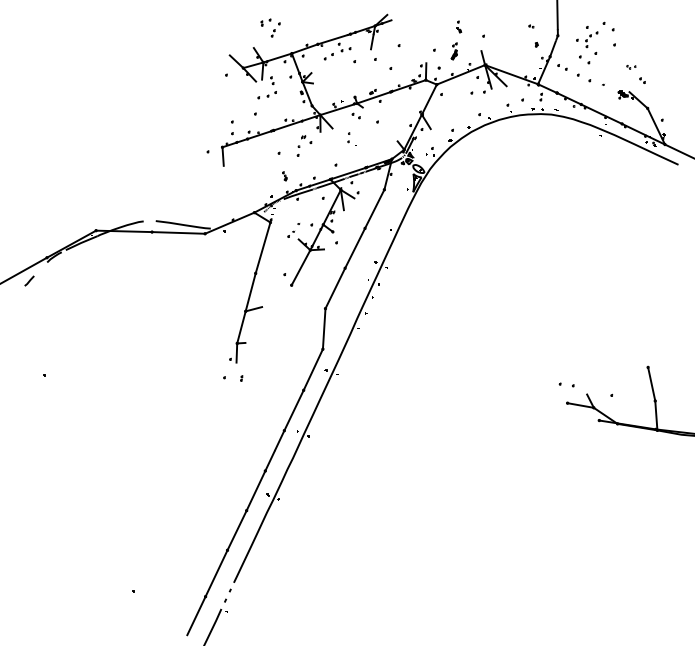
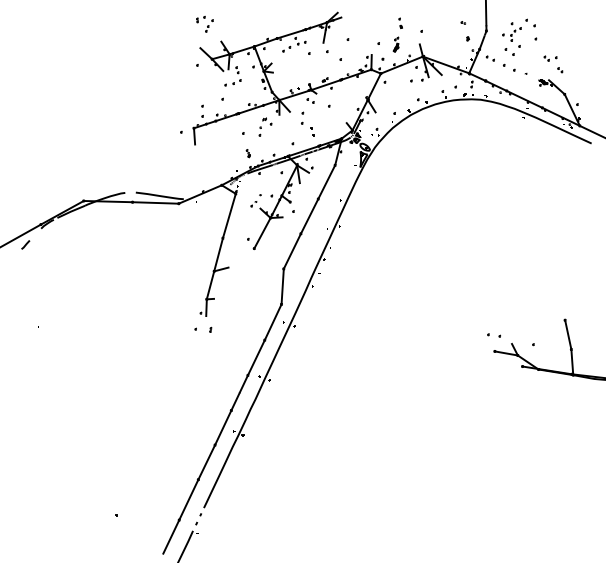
part: (270, 27) -> (204, 23), moved
part: (631, 67) -> (550, 58), size x1.67
part: (352, 141) -> (307, 123), size x1.43

